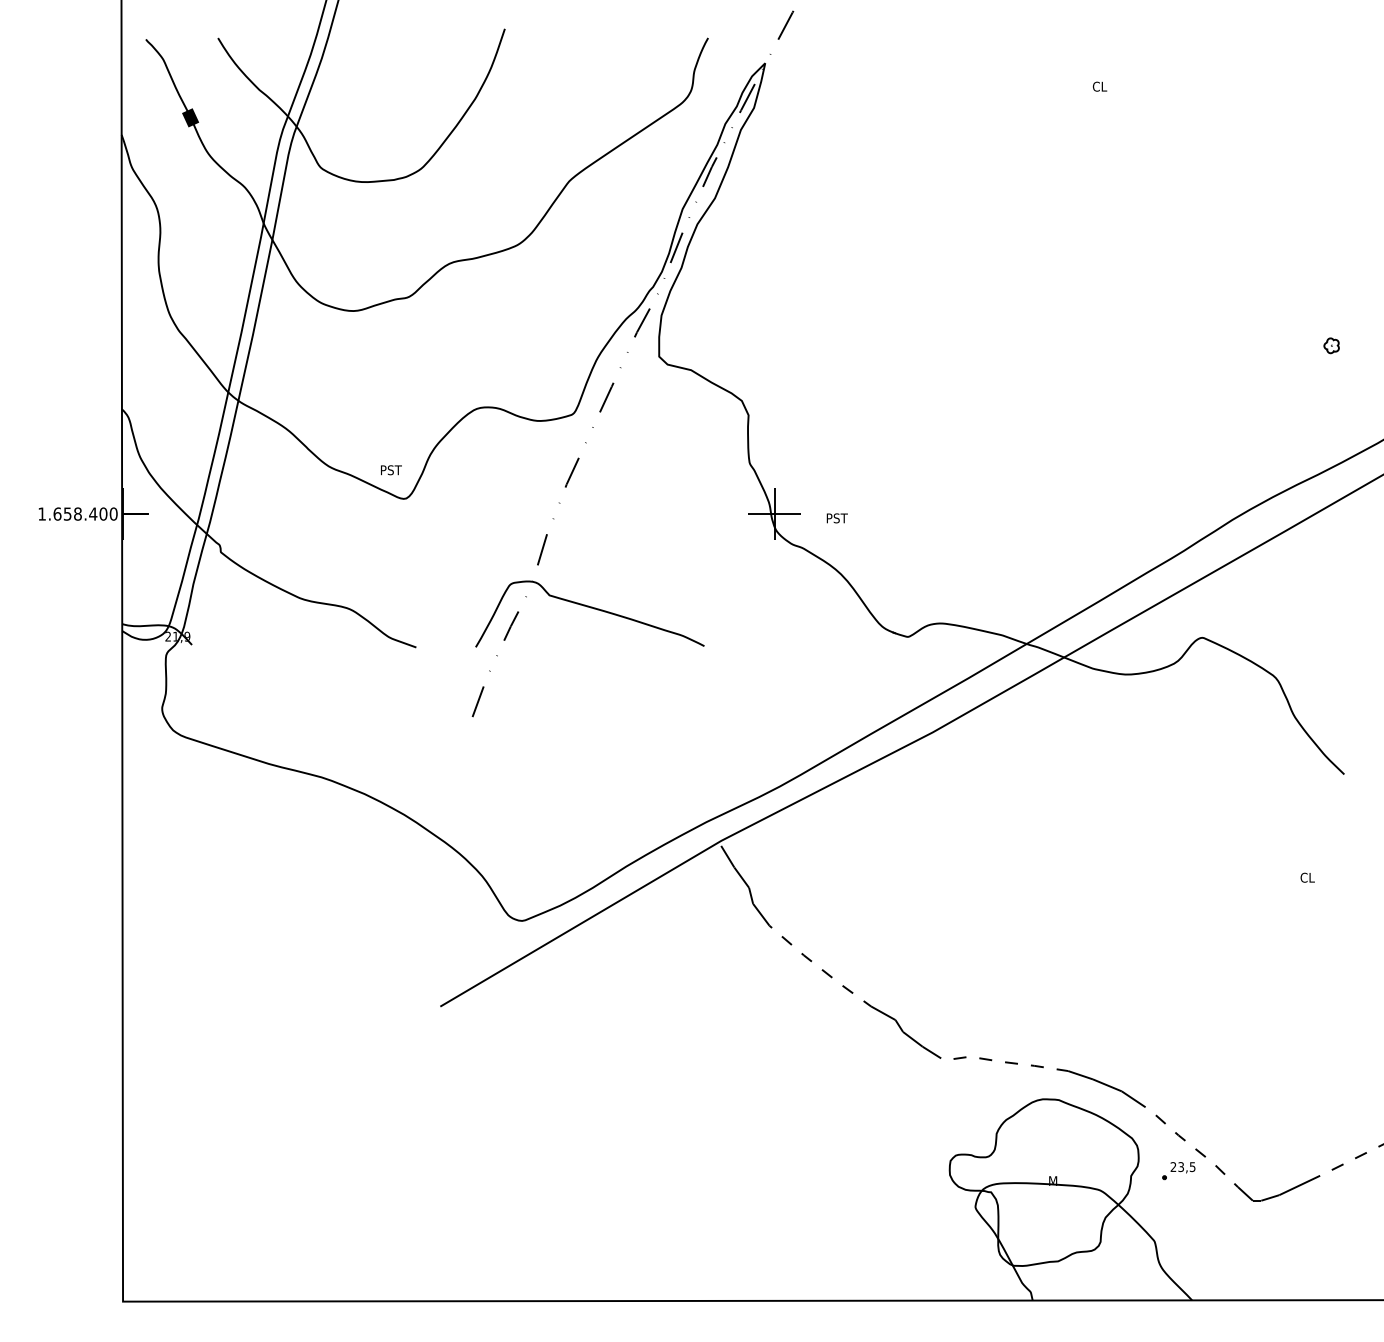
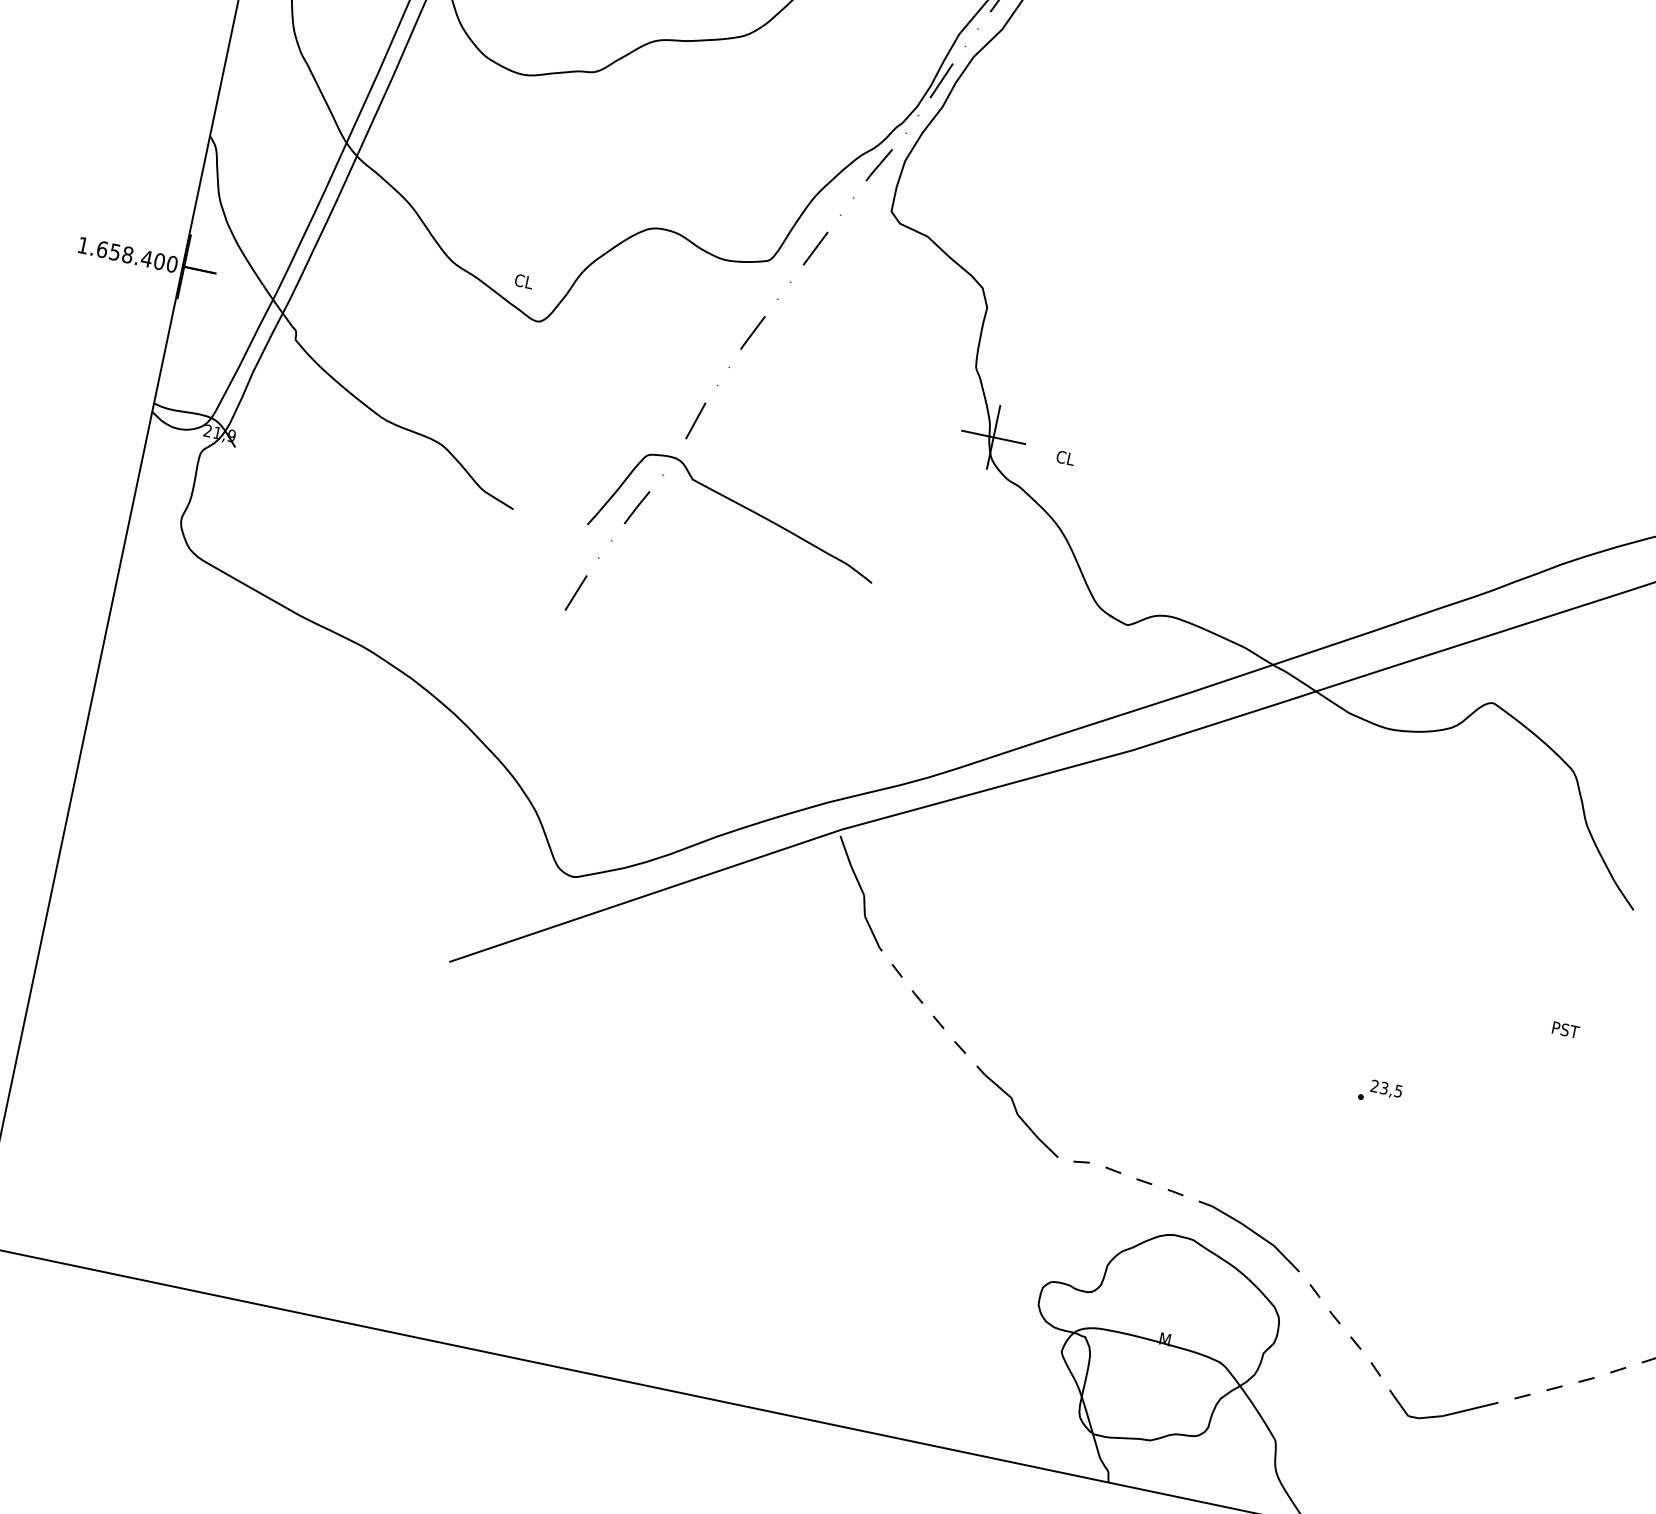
text: (390, 470) -> (527, 282), PST -> CL
text: (836, 518) -> (1069, 459), PST -> CL
text: (1311, 877) -> (1565, 1029), CL -> PST
part: (1178, 1171) -> (1379, 1093), moved

